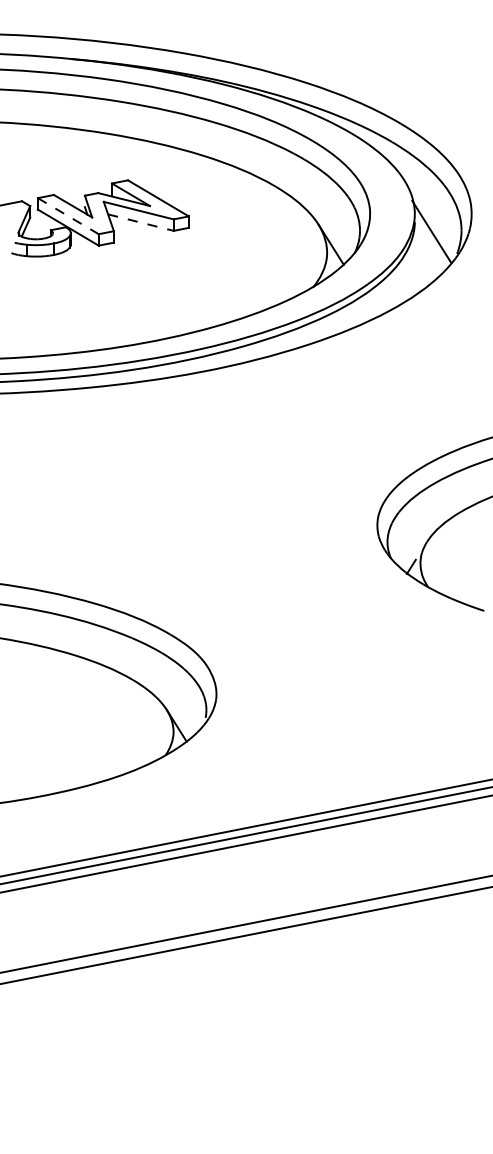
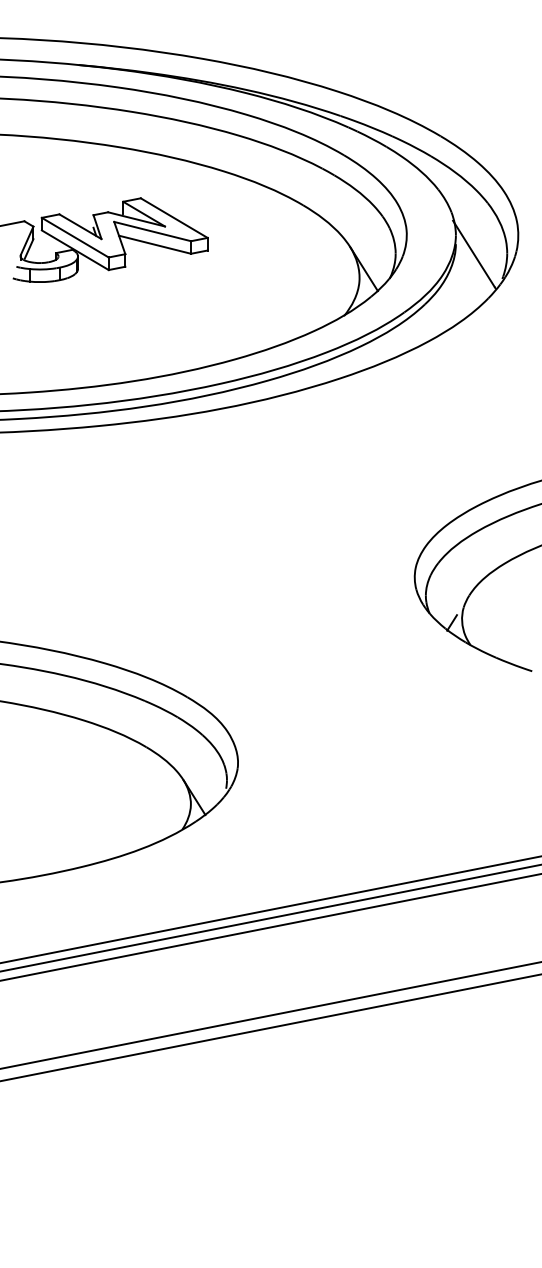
line: (68, 216) -> (75, 237), dashed -> solid
line: (141, 222) -> (155, 244), dashed -> solid

